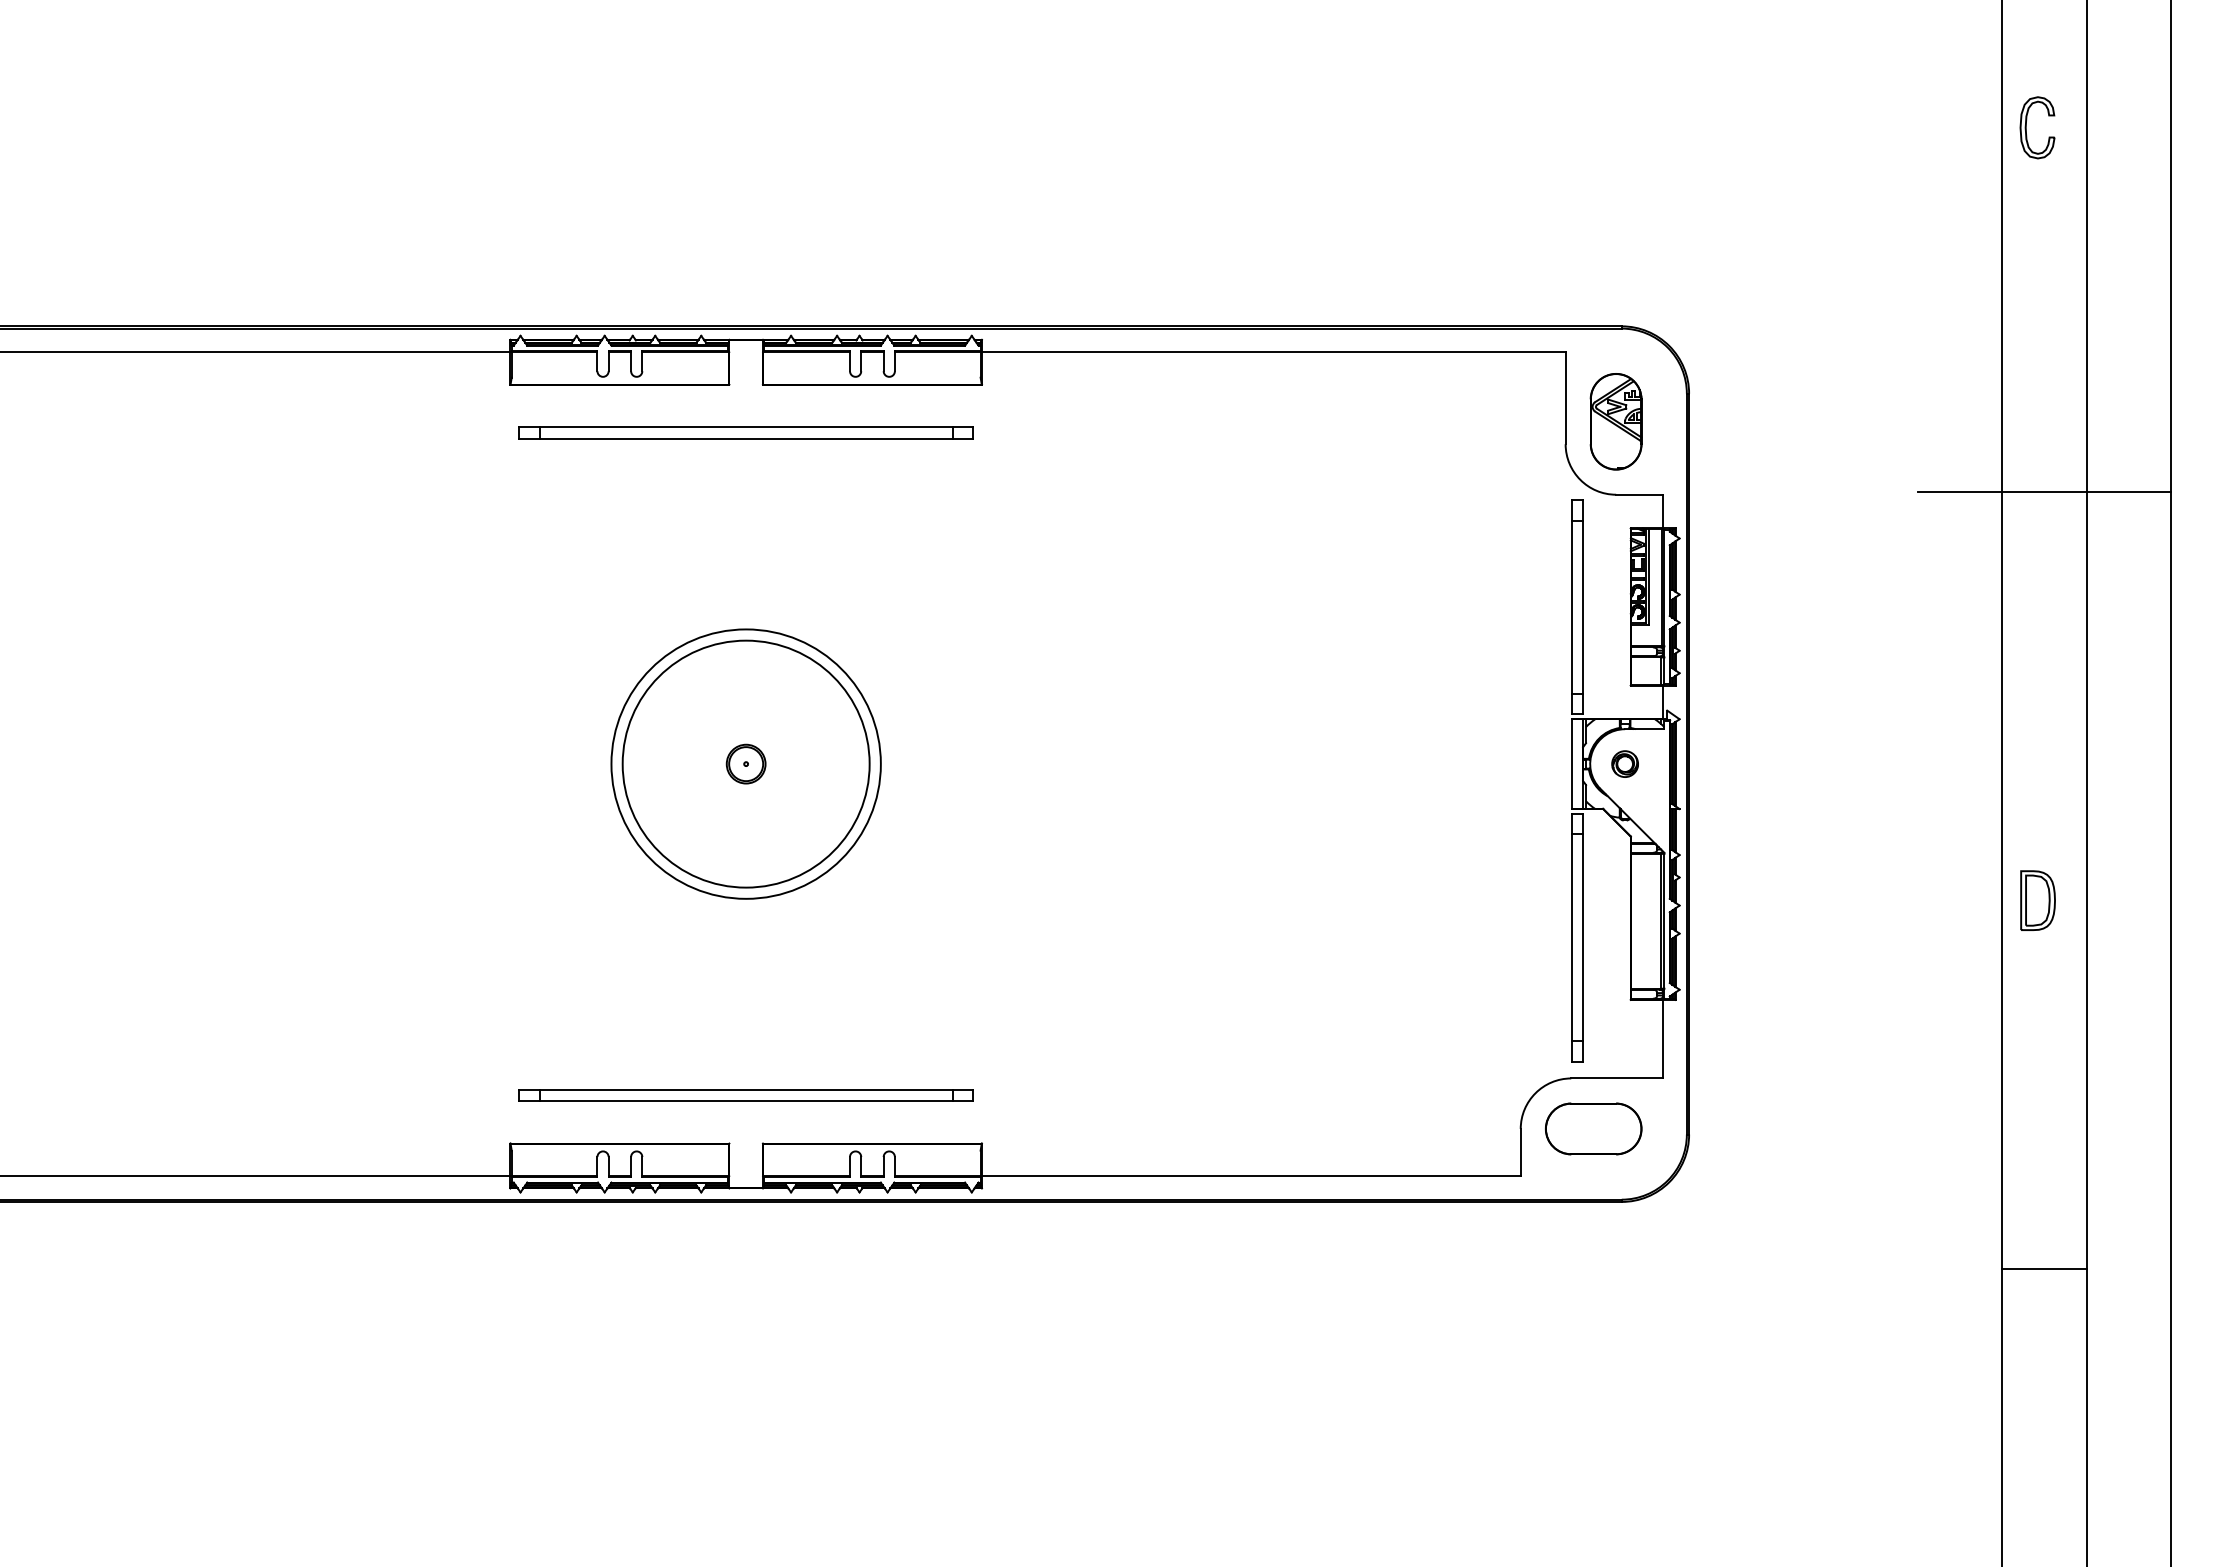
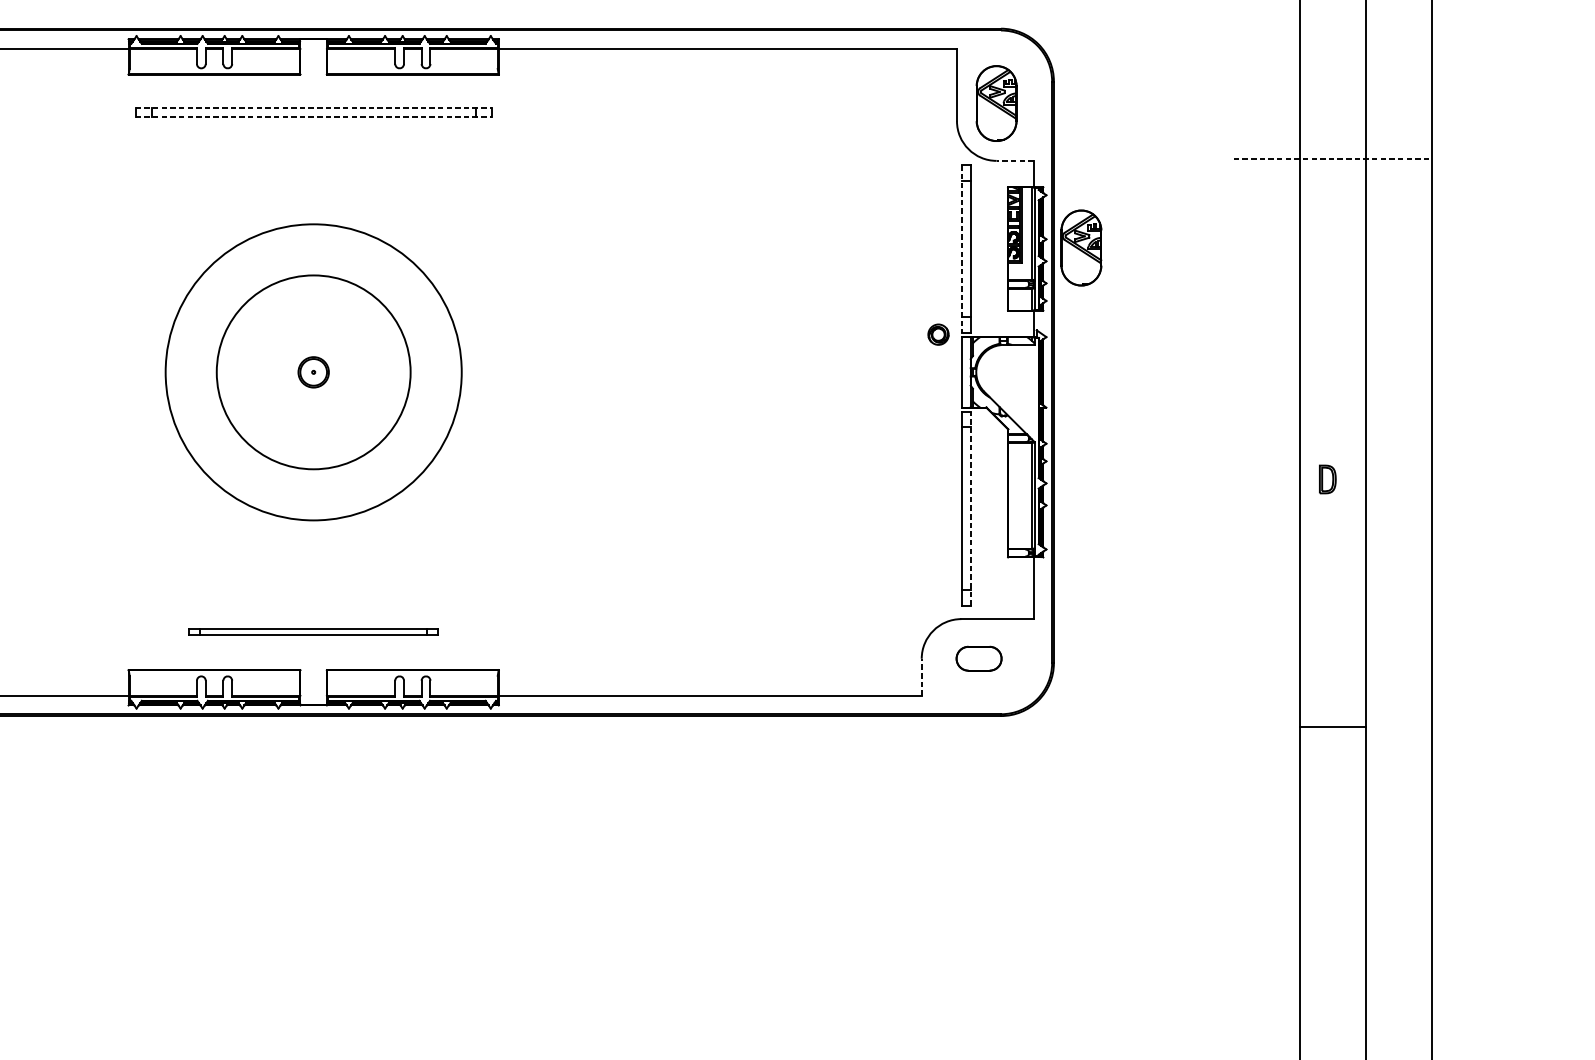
line: (746, 427) -> (313, 108), solid -> dashed
line: (746, 438) -> (313, 116), solid -> dashed
line: (2045, 492) -> (1333, 159), solid -> dashed
line: (1639, 494) -> (1014, 160), solid -> dashed
part: (1723, 605) -> (1080, 247), added
line: (1571, 607) -> (961, 249), solid -> dashed
circle: (745, 763) -> (313, 371), size x1.4
part: (1624, 763) -> (938, 334), moved
part: (2037, 900) -> (1327, 479), size x0.6
line: (1583, 937) -> (971, 508), solid -> dashed
part: (745, 1095) -> (313, 632), size x0.7
part: (1593, 1128) -> (978, 658), size x0.6
line: (1520, 1152) -> (921, 677), solid -> dashed
line: (2044, 1269) -> (1332, 726), moved

